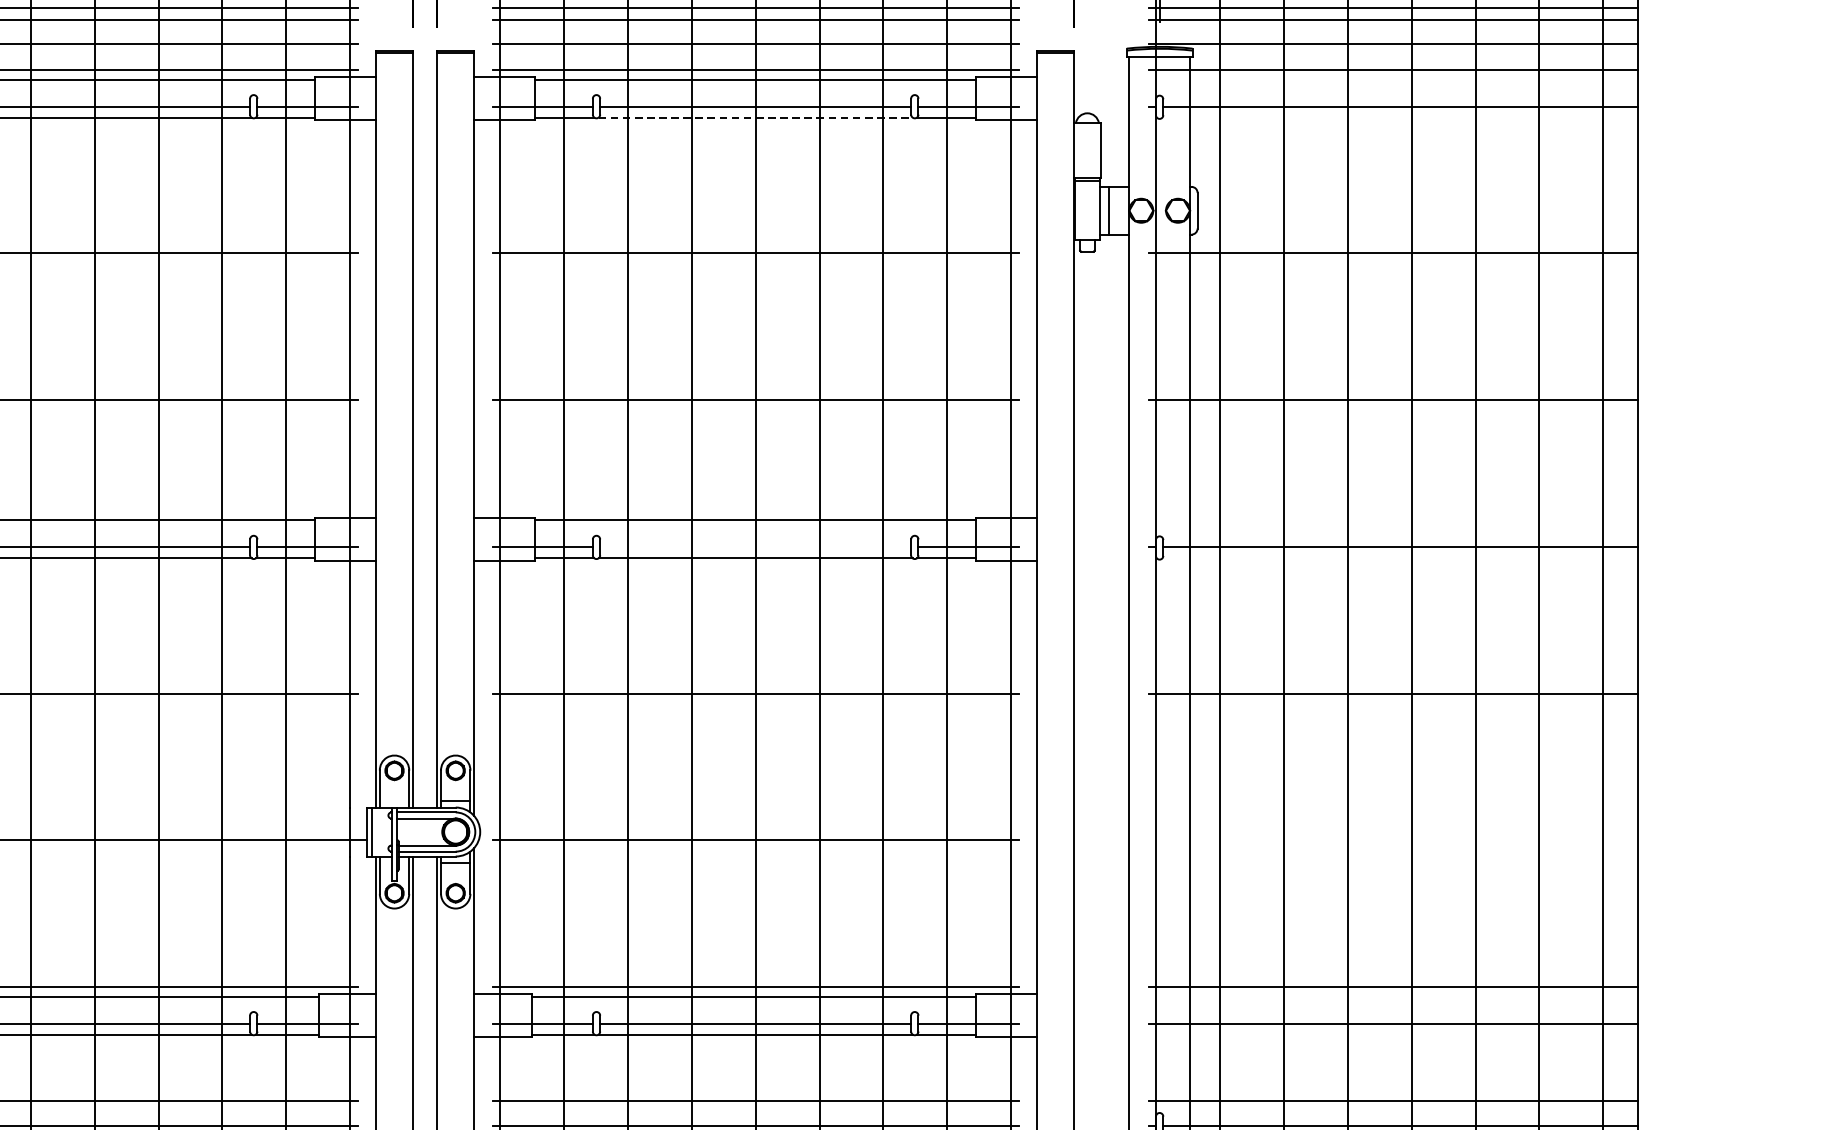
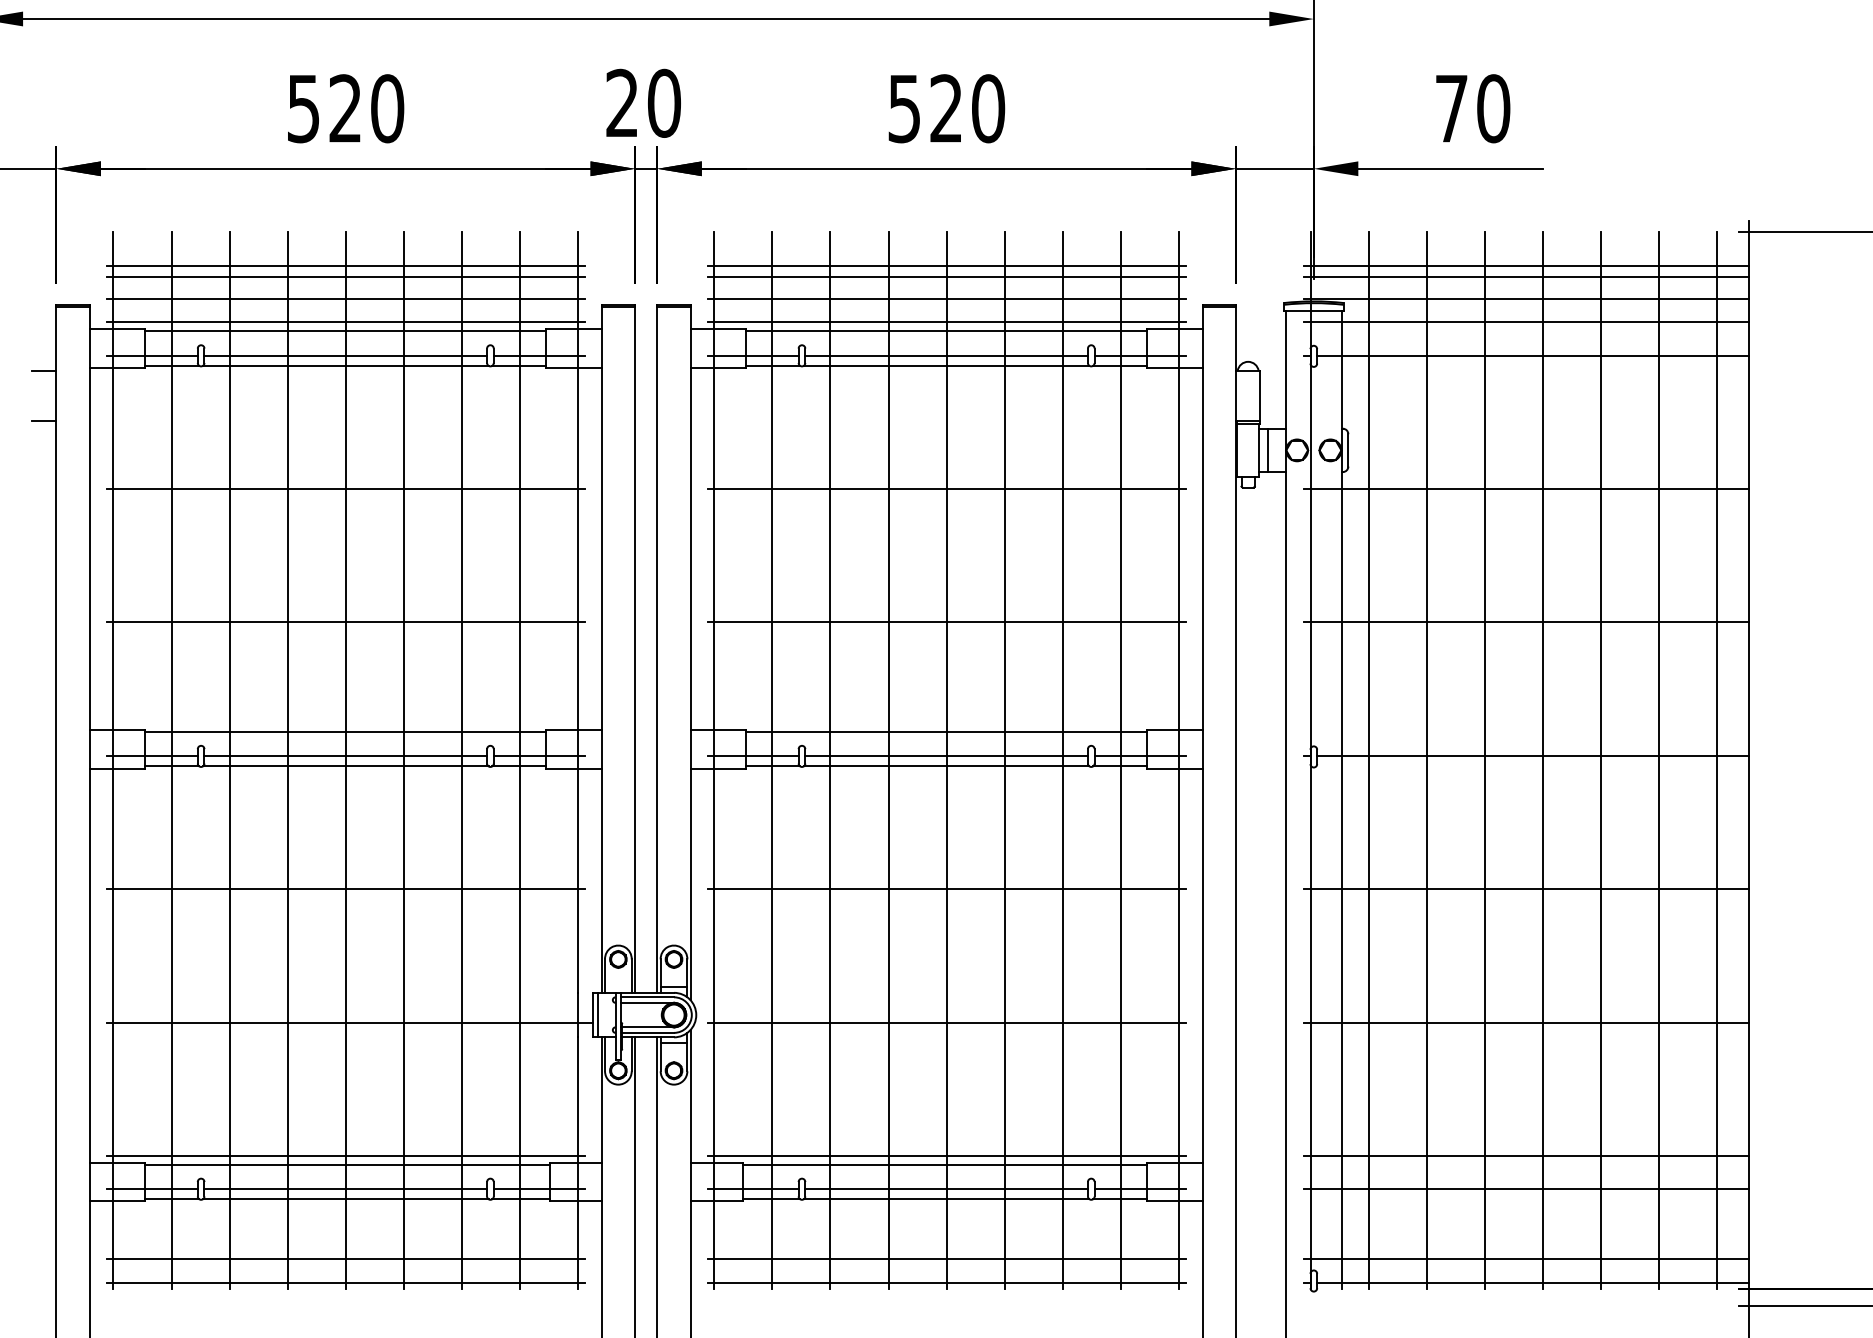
line: (755, 117) -> (946, 365), dashed -> solid
line: (755, 546) -> (946, 755), added
line: (1392, 840) -> (1525, 1022), added

